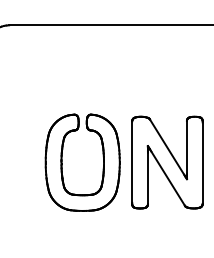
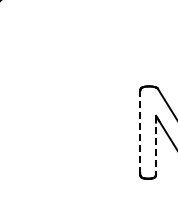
part: (62, 162) -> (69, 132), removed
line: (132, 162) -> (140, 132), solid -> dashed
line: (147, 175) -> (155, 145), solid -> dashed

